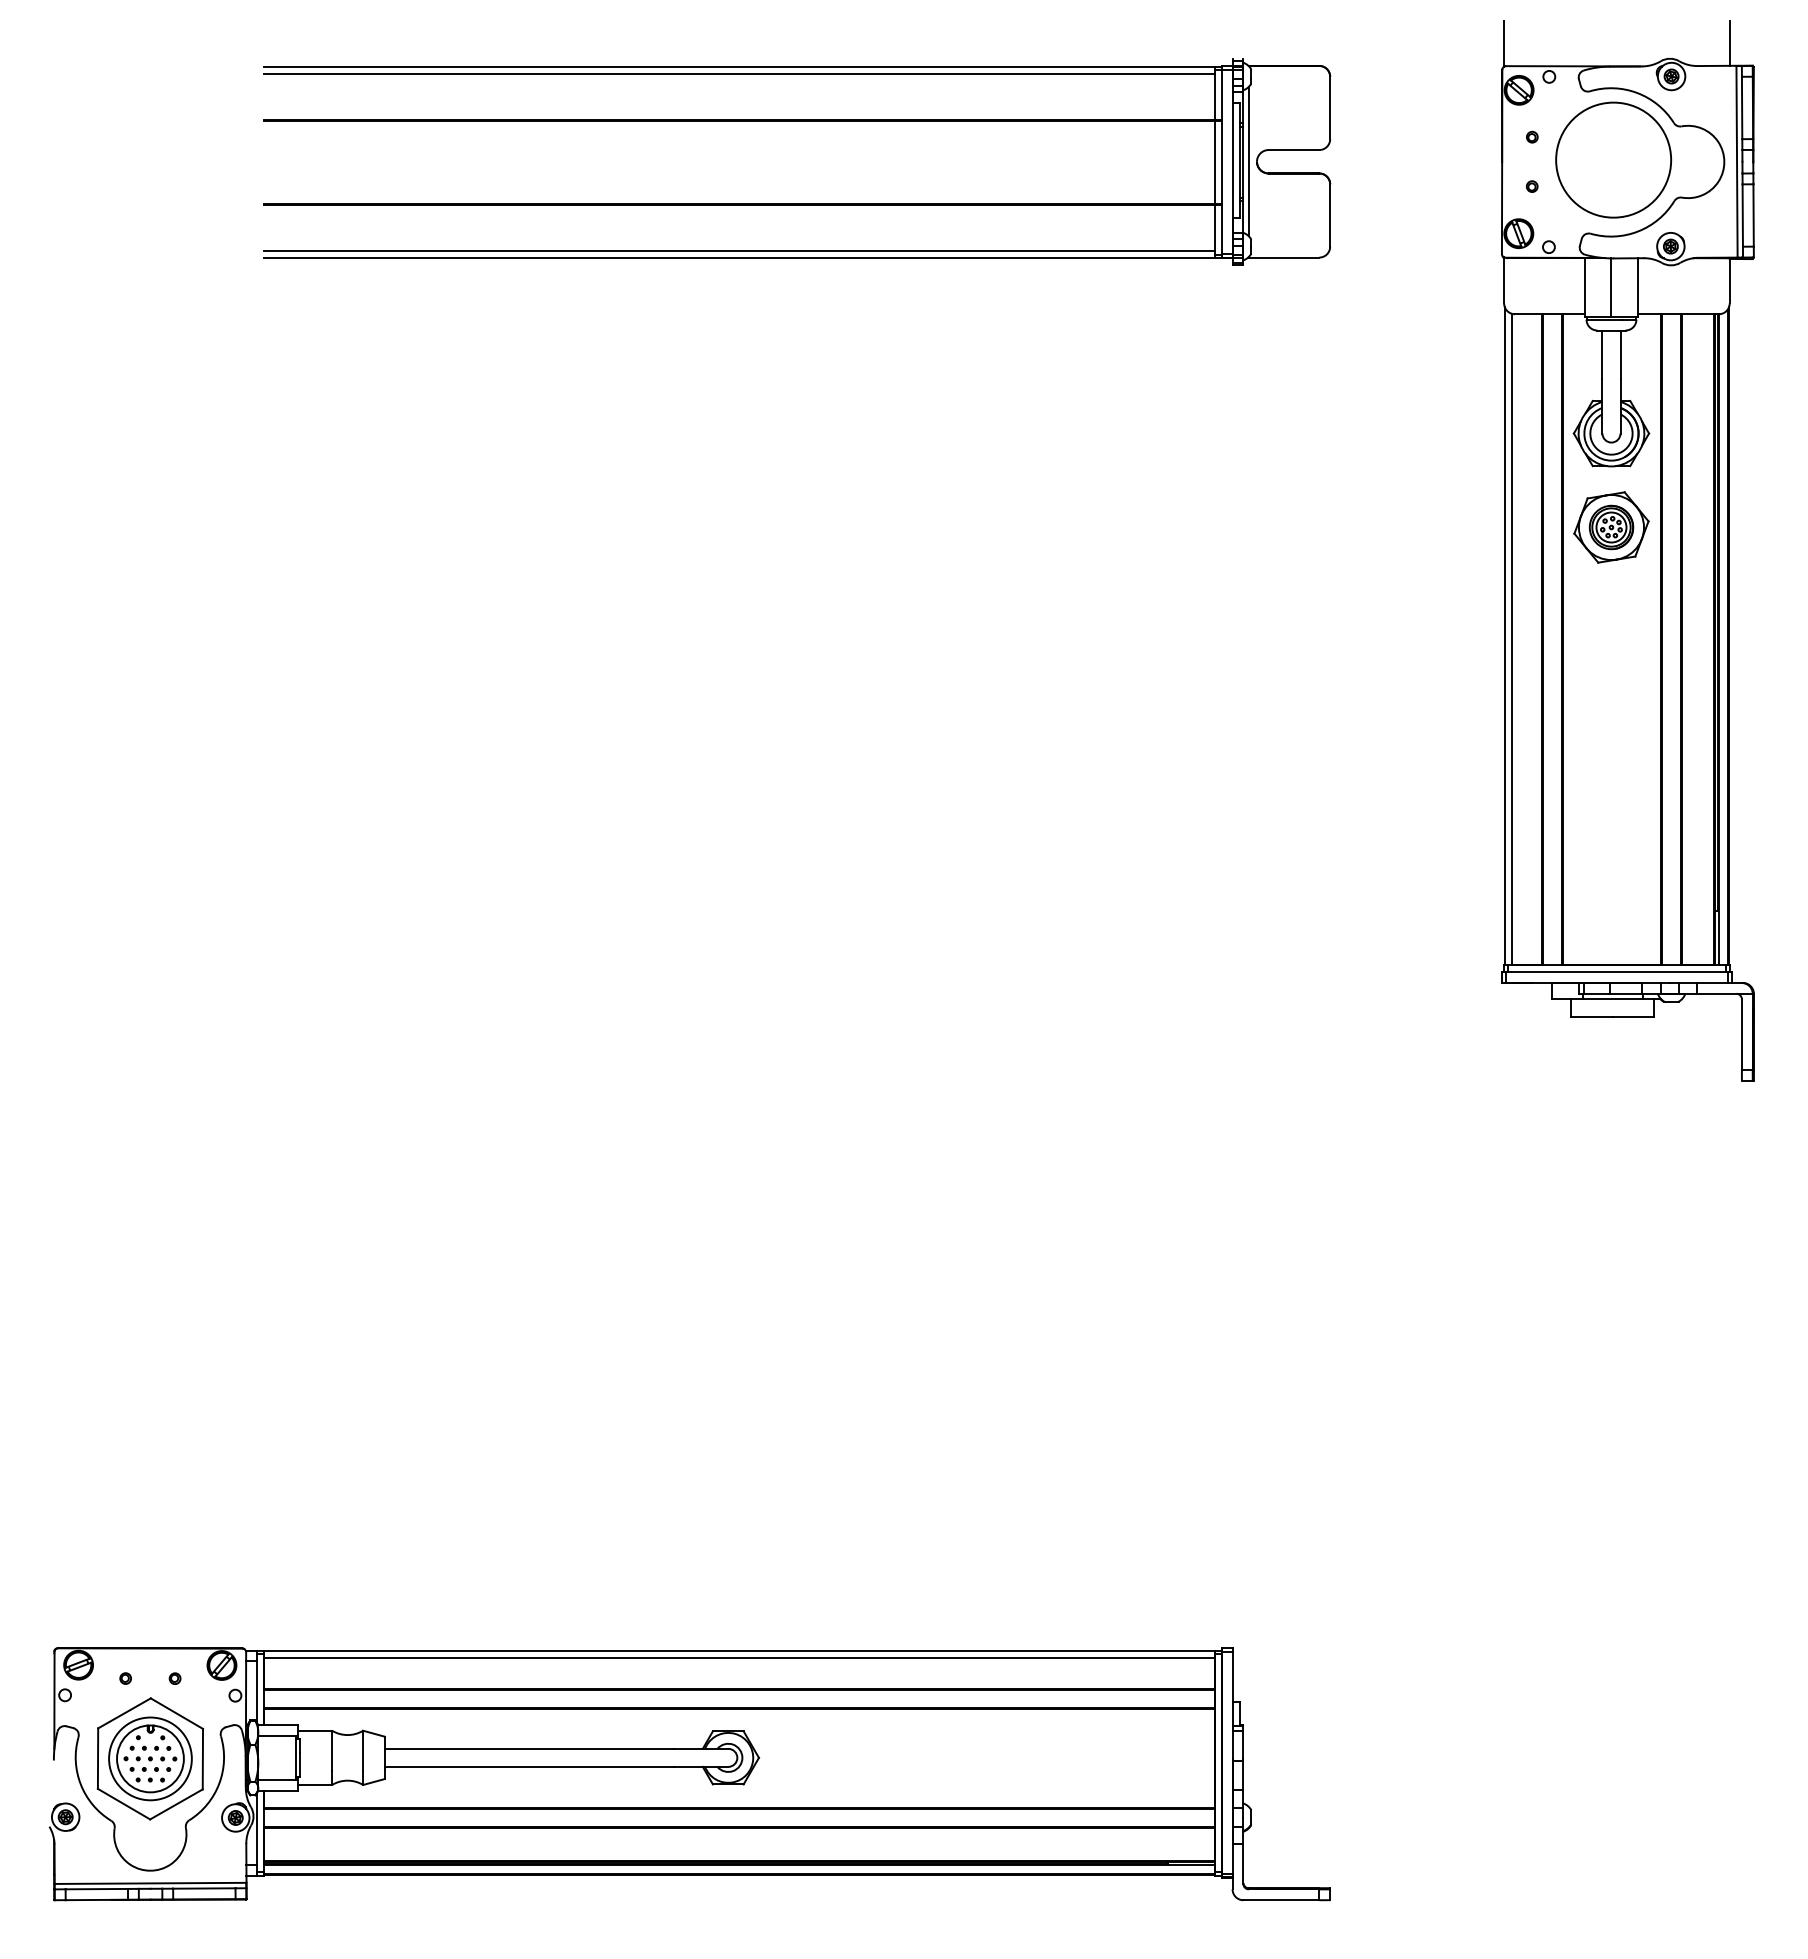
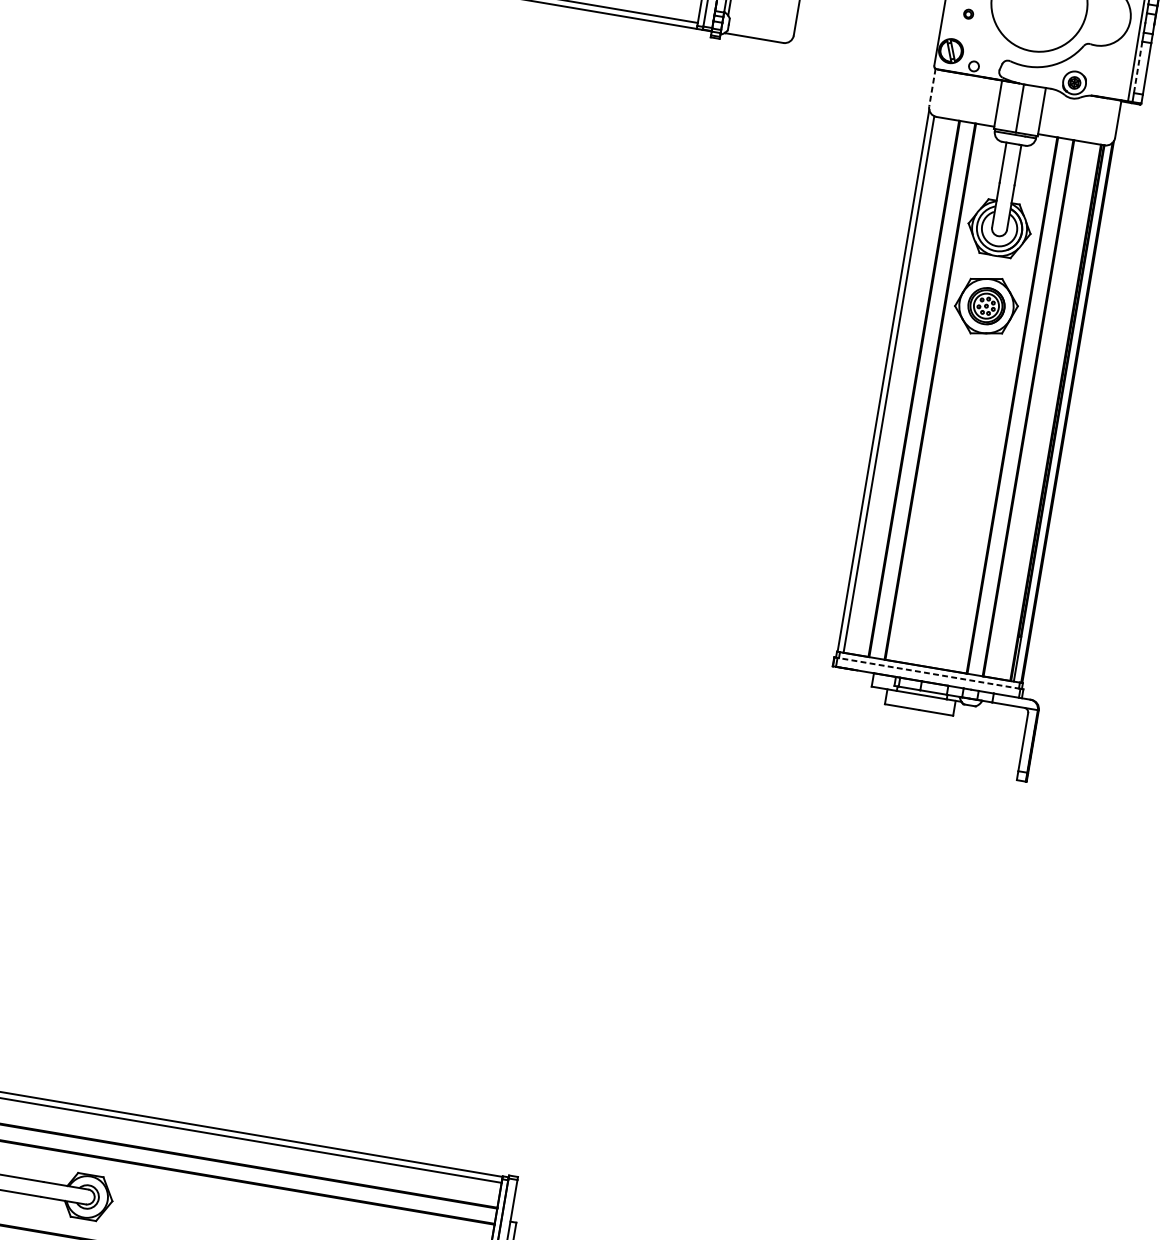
line: (1742, 216) -> (1137, 68), solid -> dashed
line: (1504, 280) -> (932, 87), solid -> dashed
line: (1616, 972) -> (928, 673), solid -> dashed

